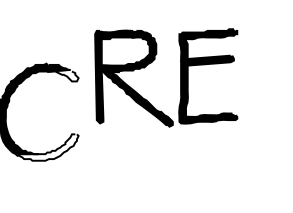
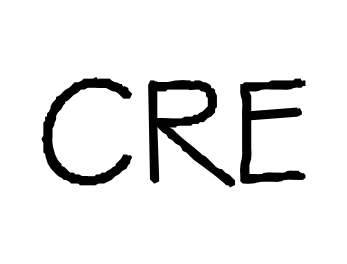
fill: (62, 75) -> (113, 91), added
part: (180, 77) -> (242, 132), moved
fill: (47, 147) -> (96, 169), added

